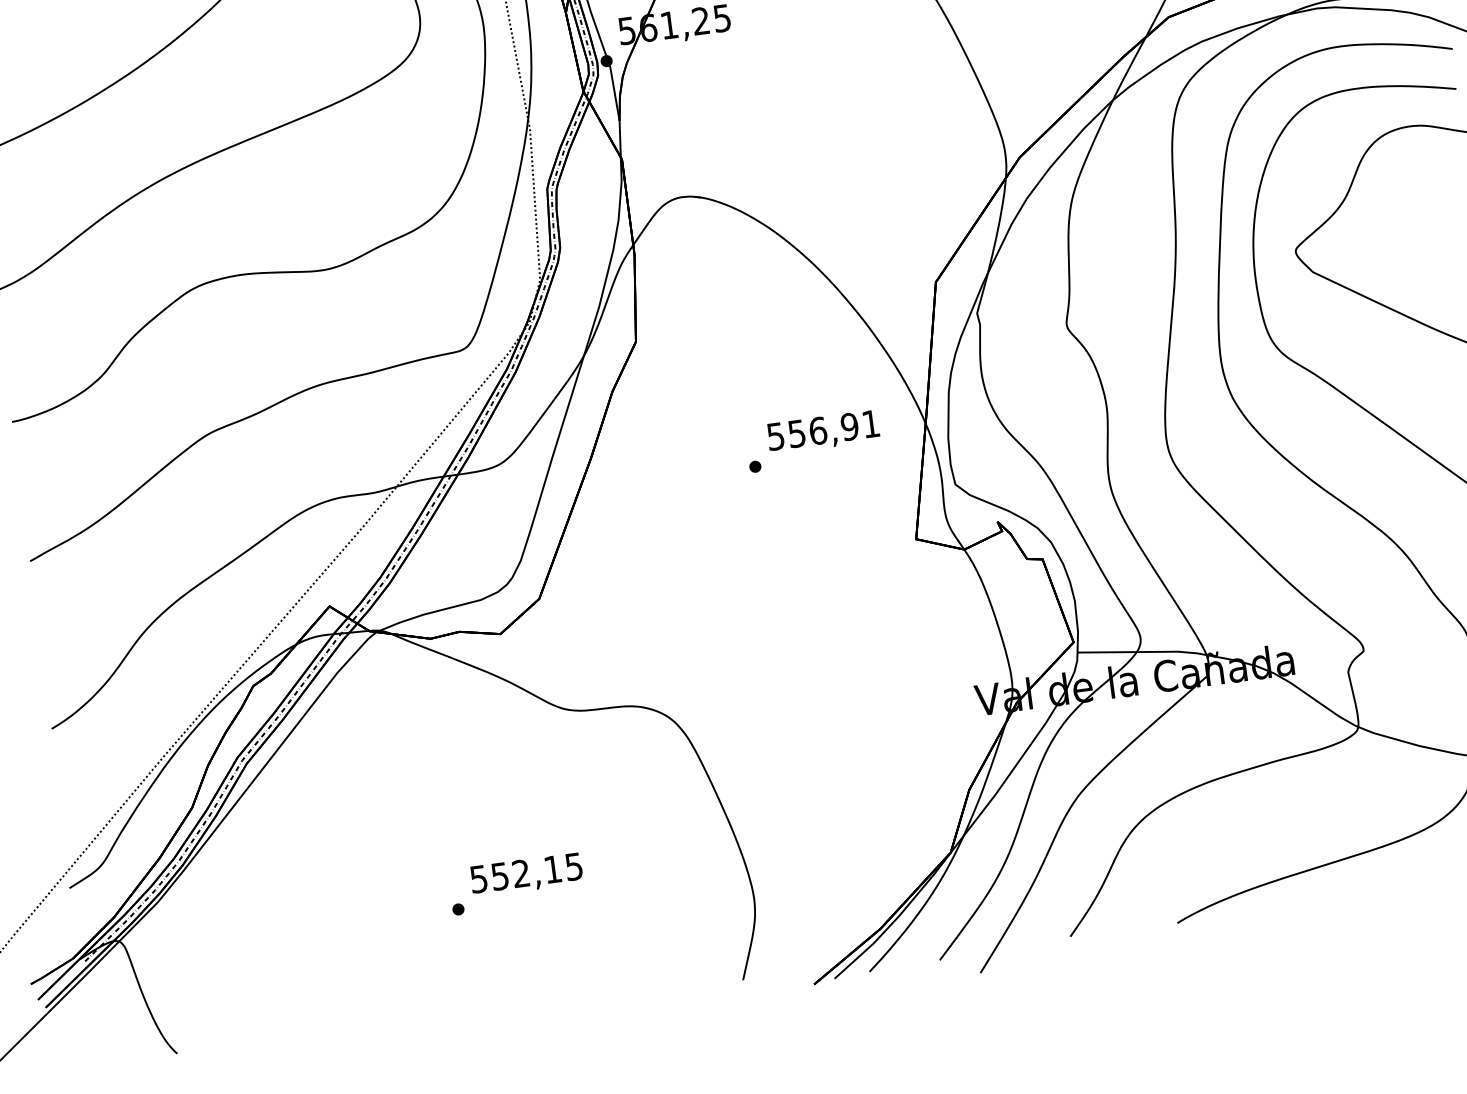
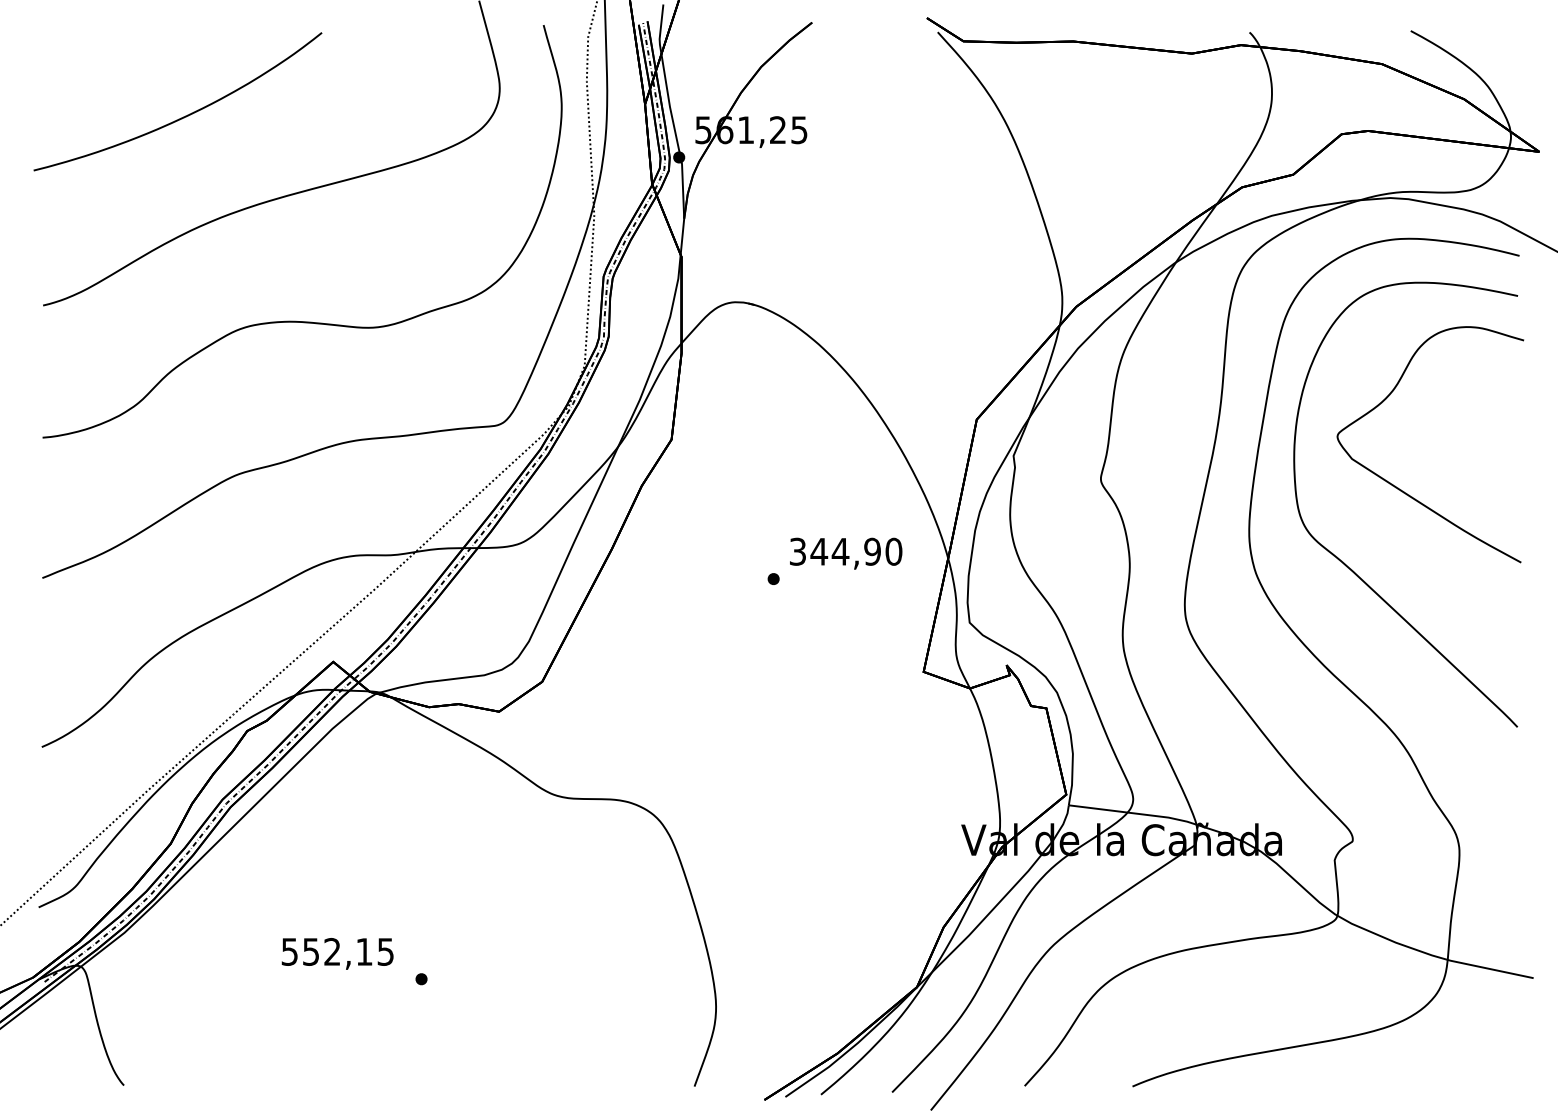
text: (823, 429) -> (846, 551), 556,91 -> 344,90
text: (526, 874) -> (337, 953), moved

